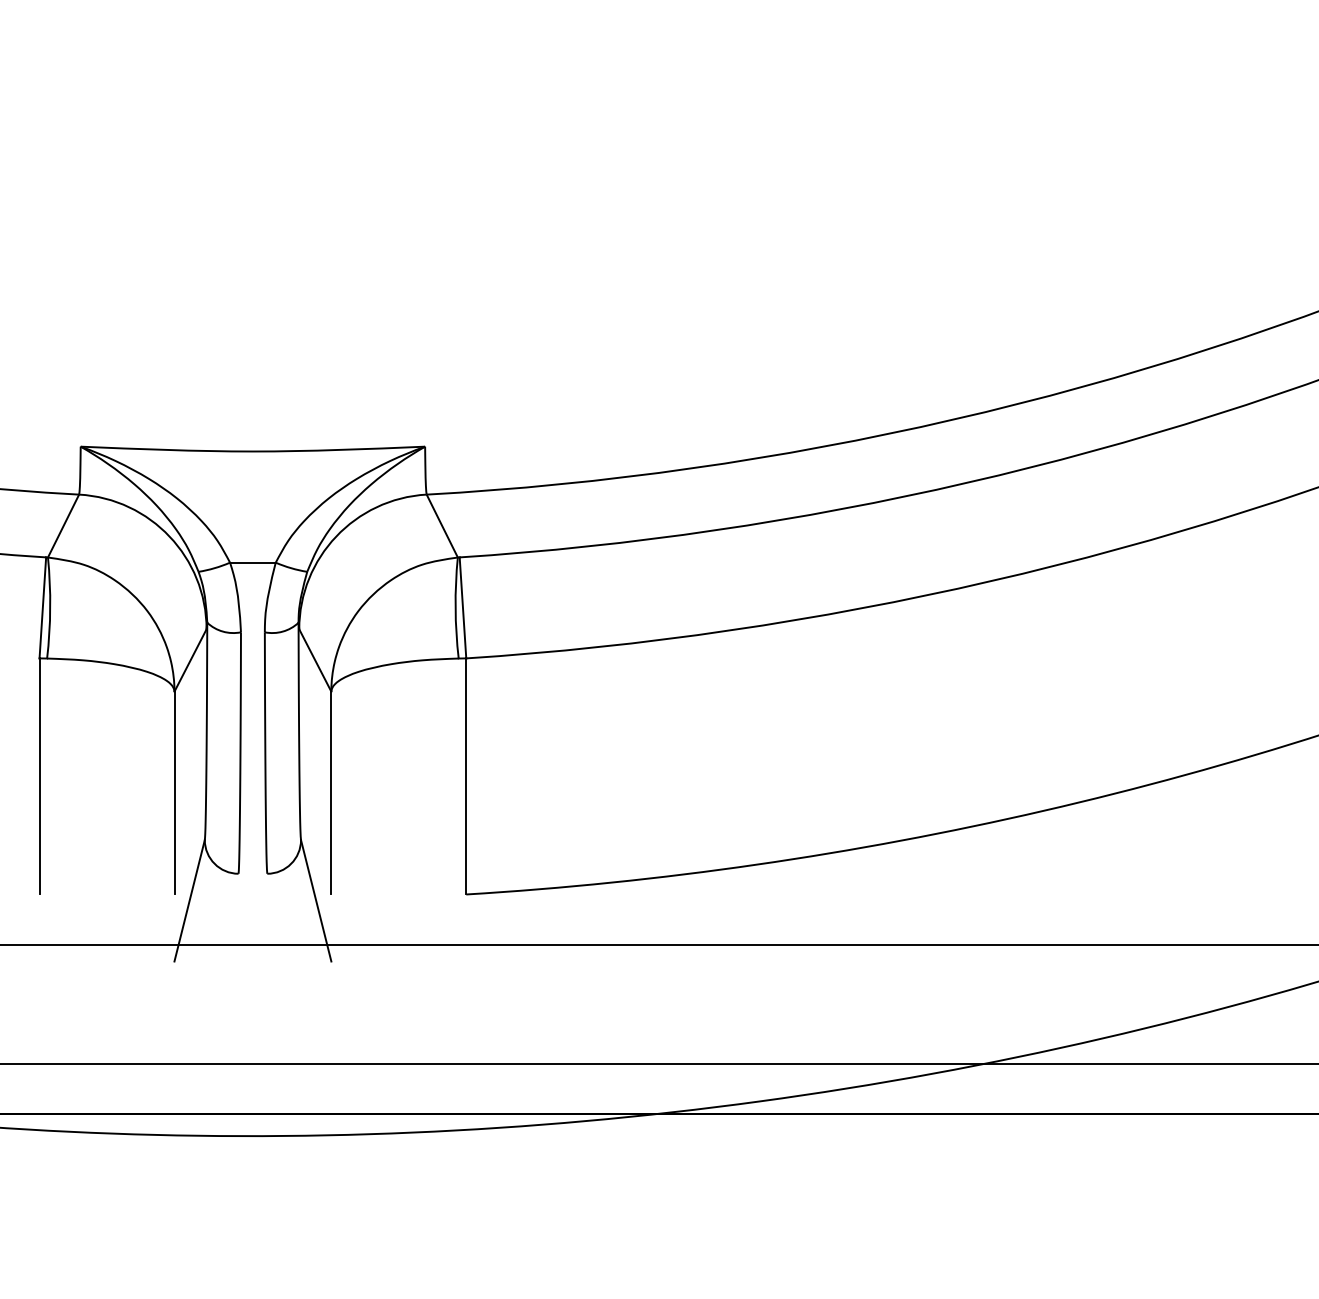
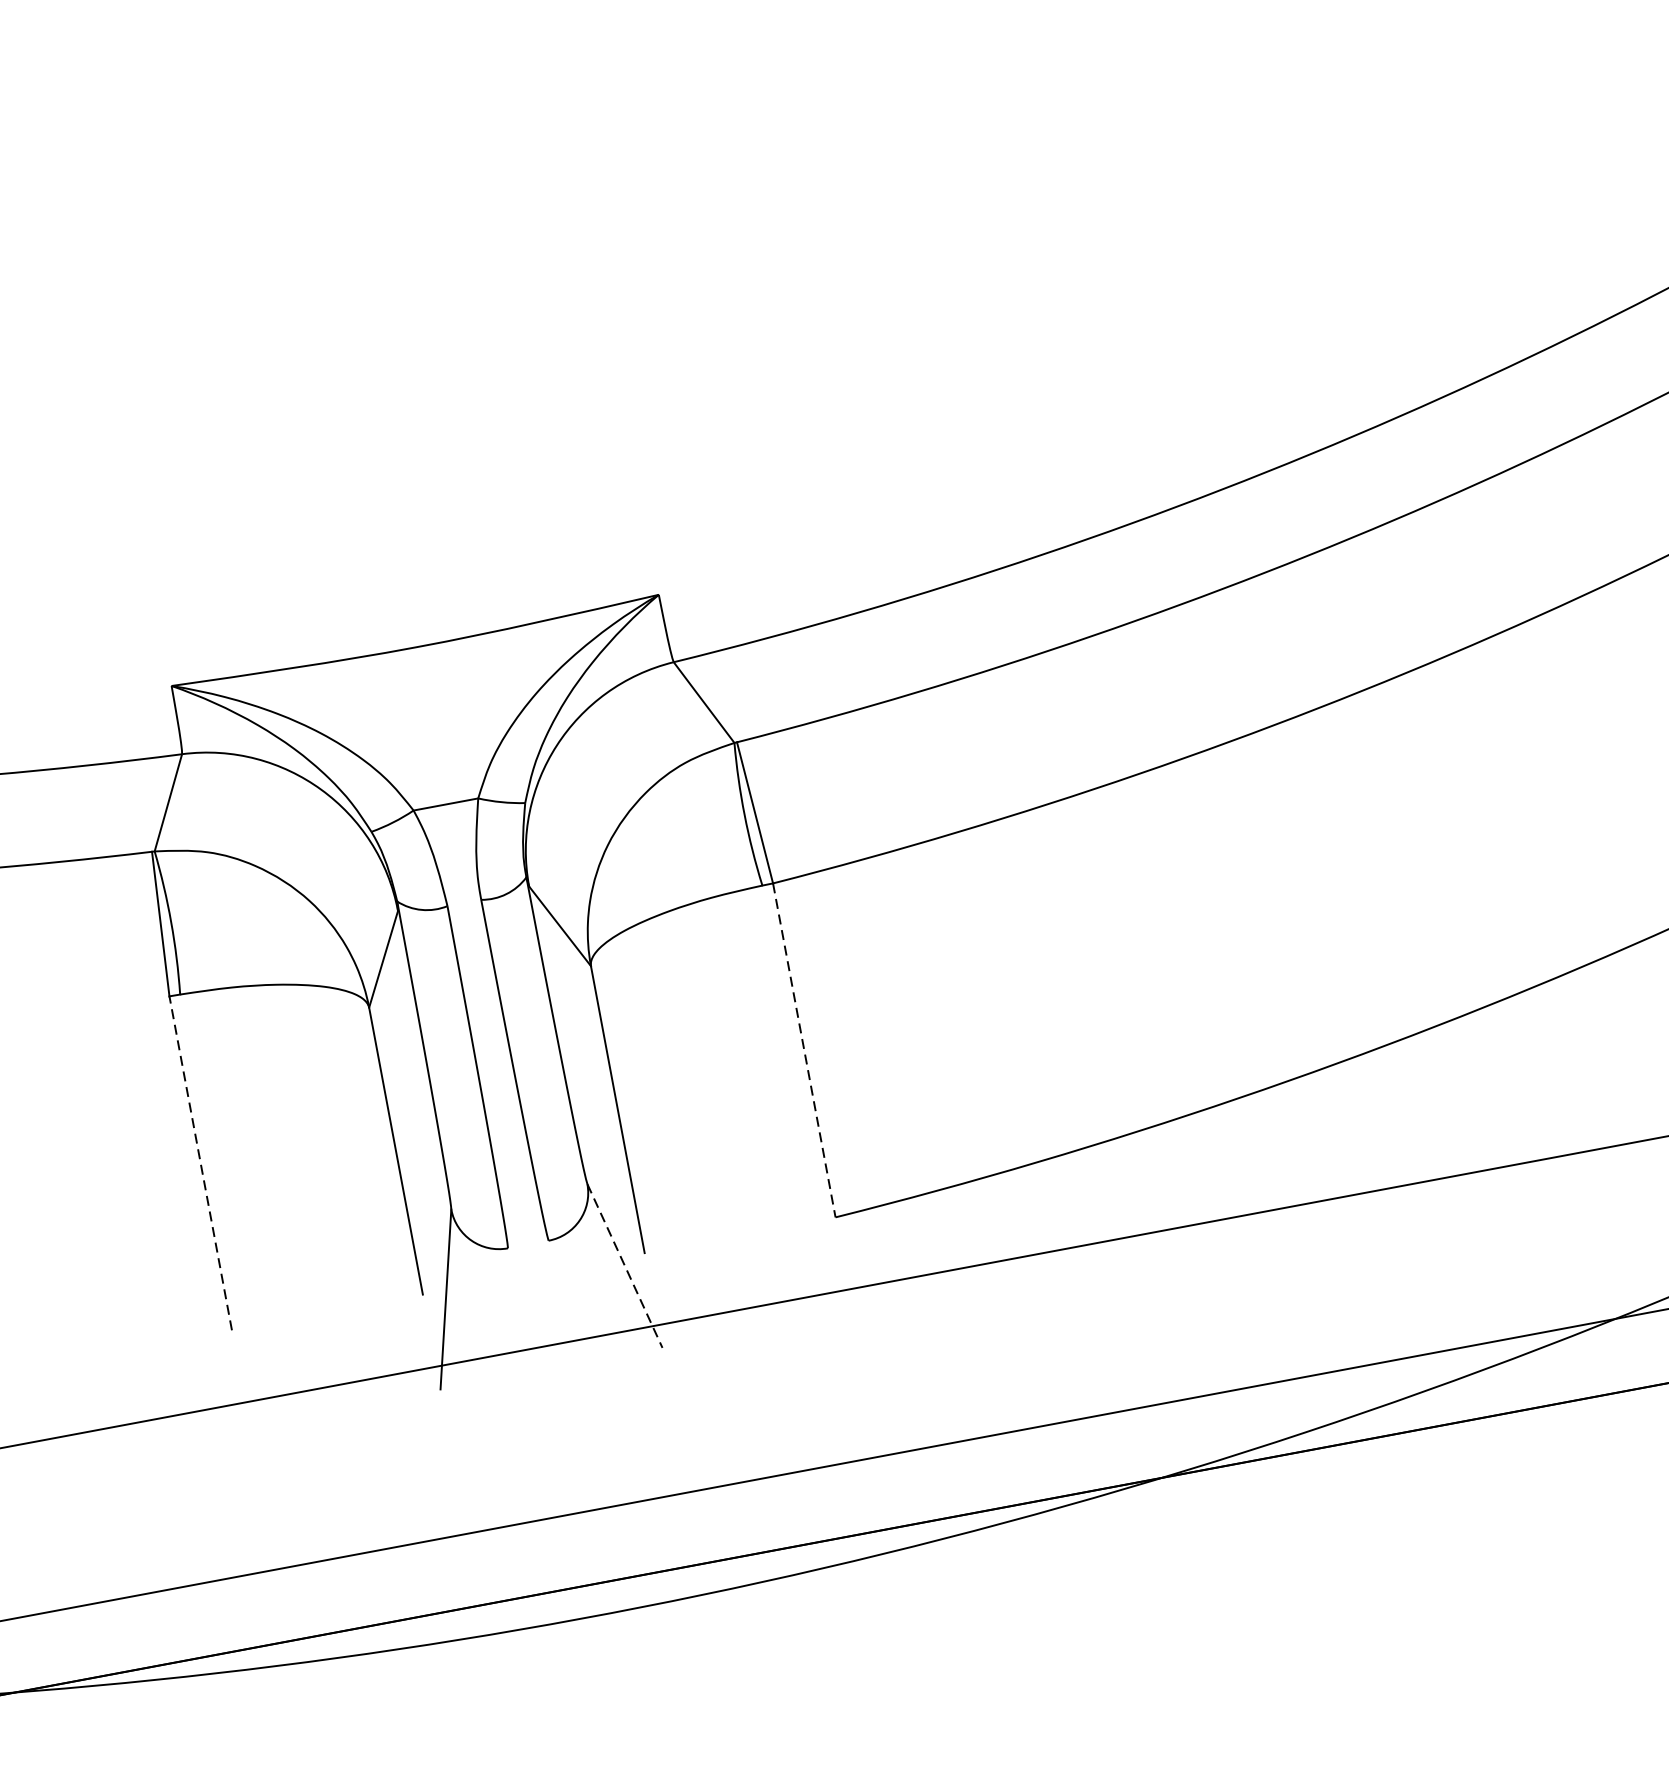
line: (39, 775) -> (200, 1162), solid -> dashed
line: (466, 776) -> (804, 1050), solid -> dashed
line: (316, 900) -> (625, 1265), solid -> dashed

